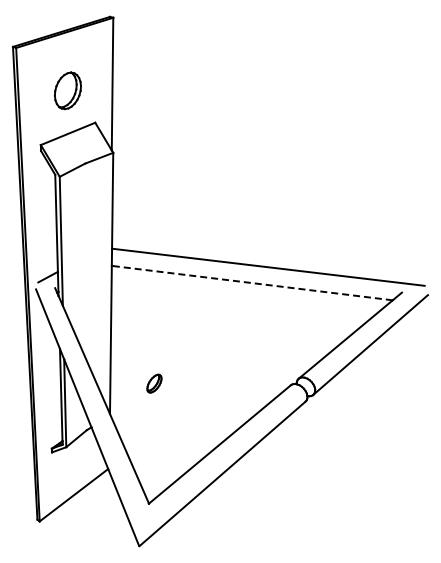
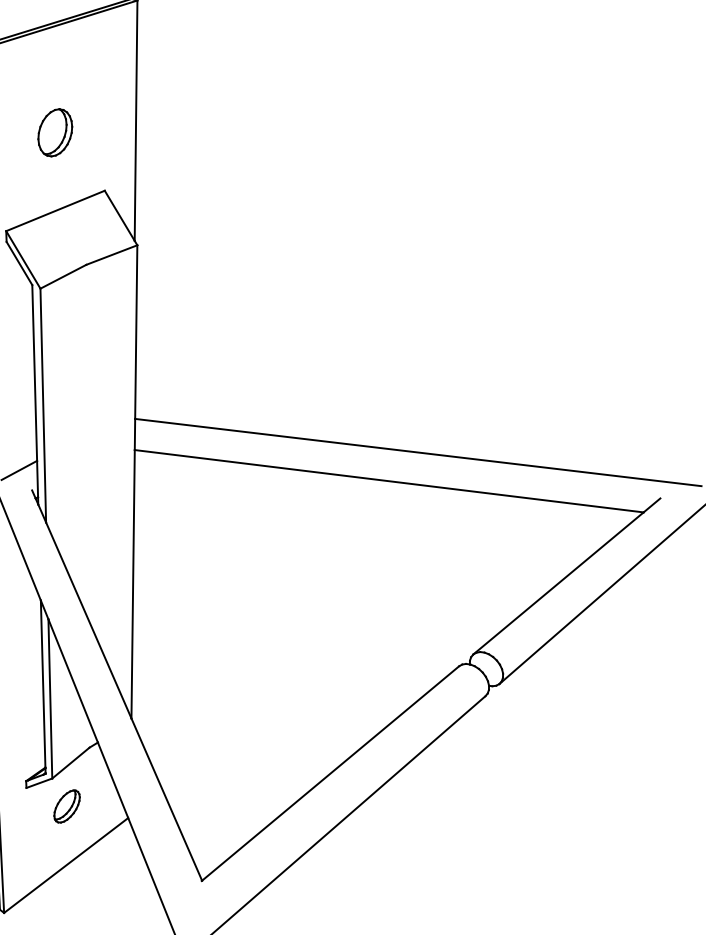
part: (67, 90) -> (54, 132), size x0.71
line: (252, 283) -> (389, 481), dashed -> solid
part: (154, 383) -> (67, 806), moved

